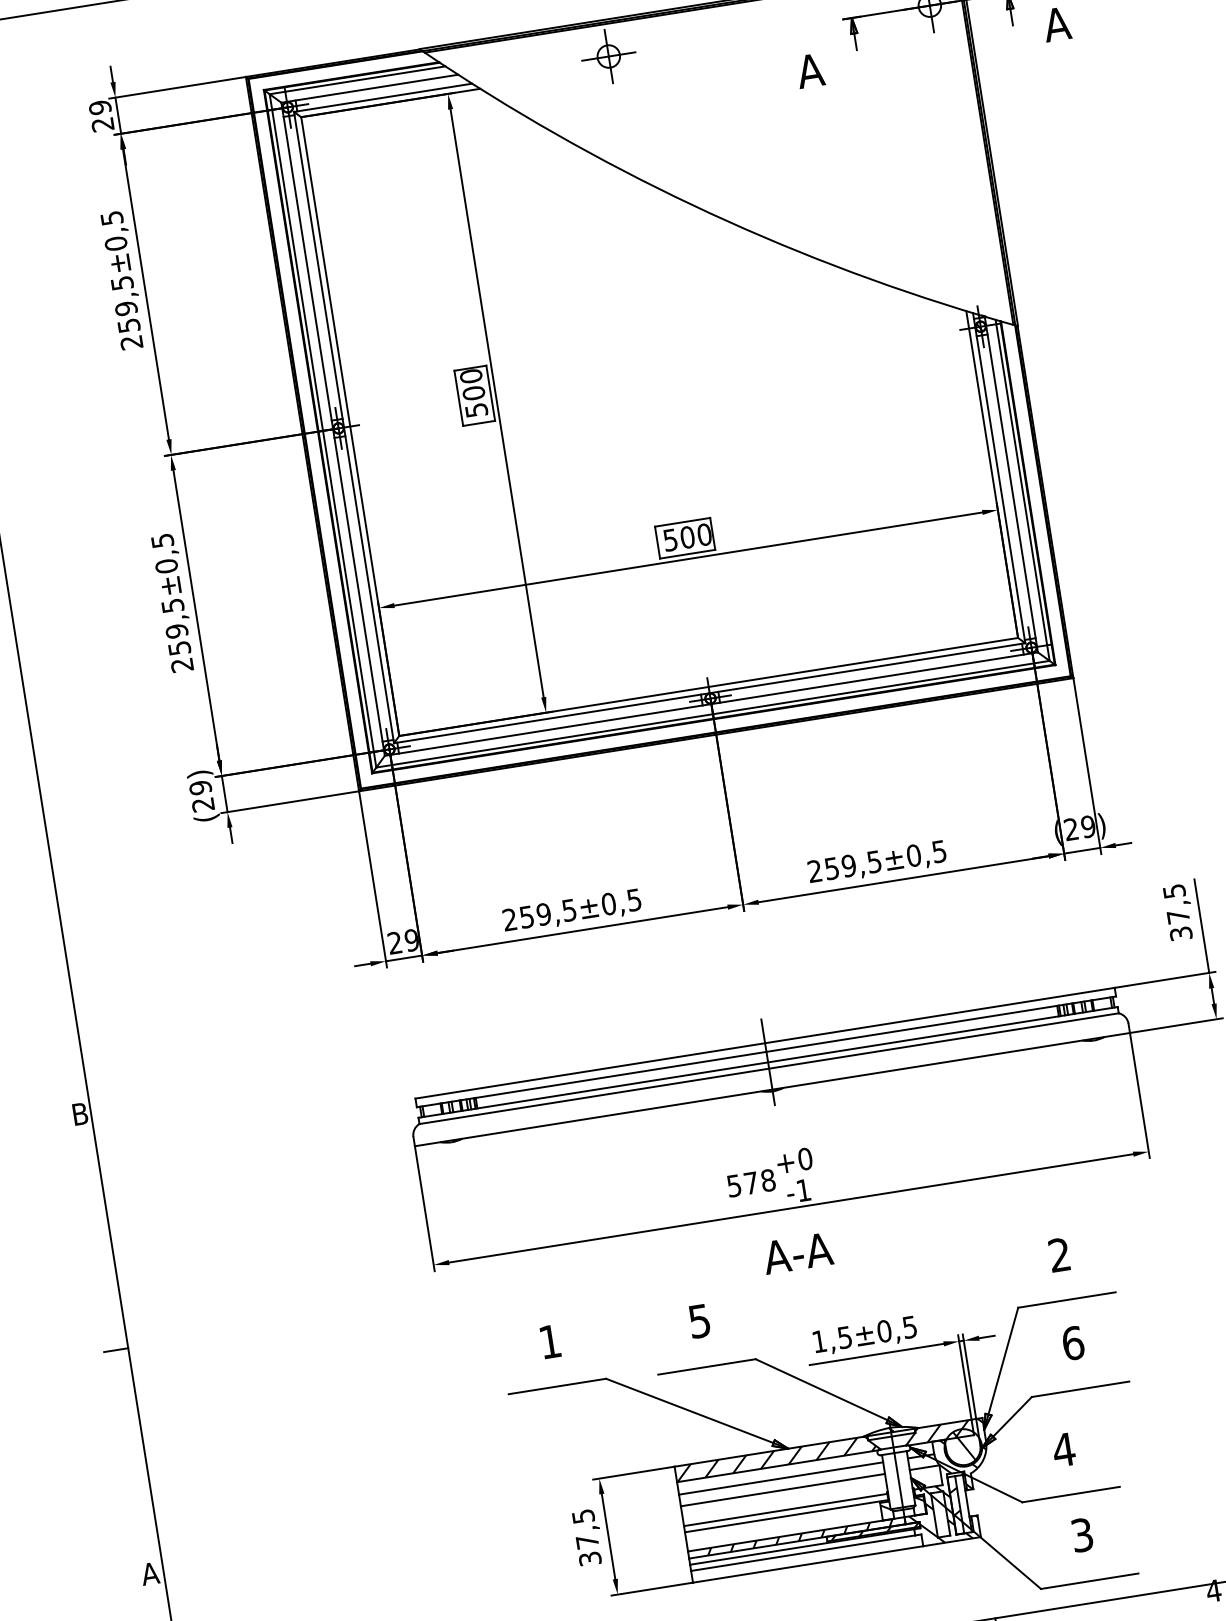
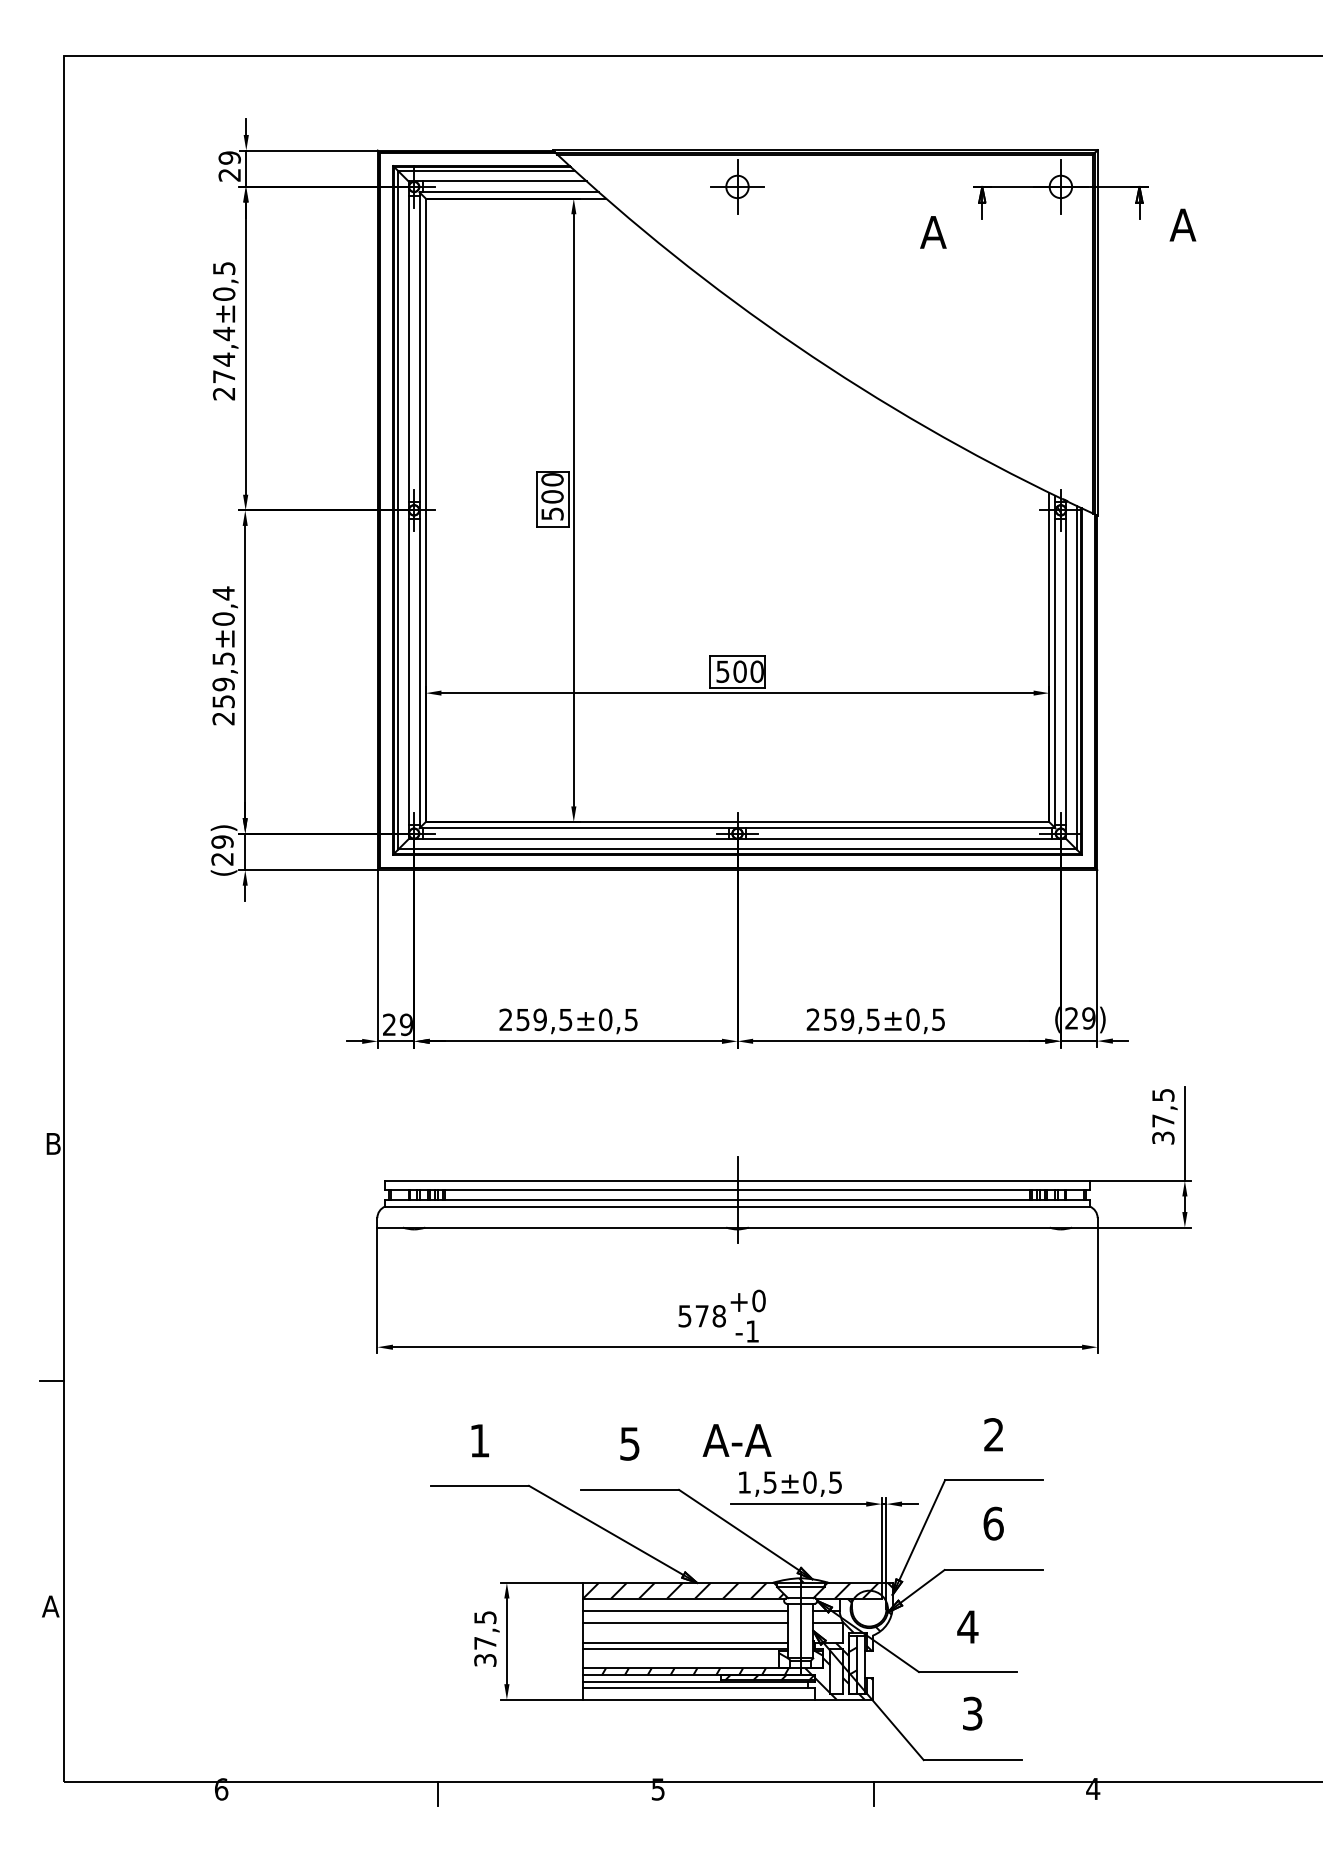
text: (125, 303) -> (224, 354), 259,5 -> 274,4
text: (162, 540) -> (223, 593), ±0,5 -> ±0,4
text: (797, 1253) -> (736, 1440), moved
hatch: (959, 1447) -> (865, 1608), removed

